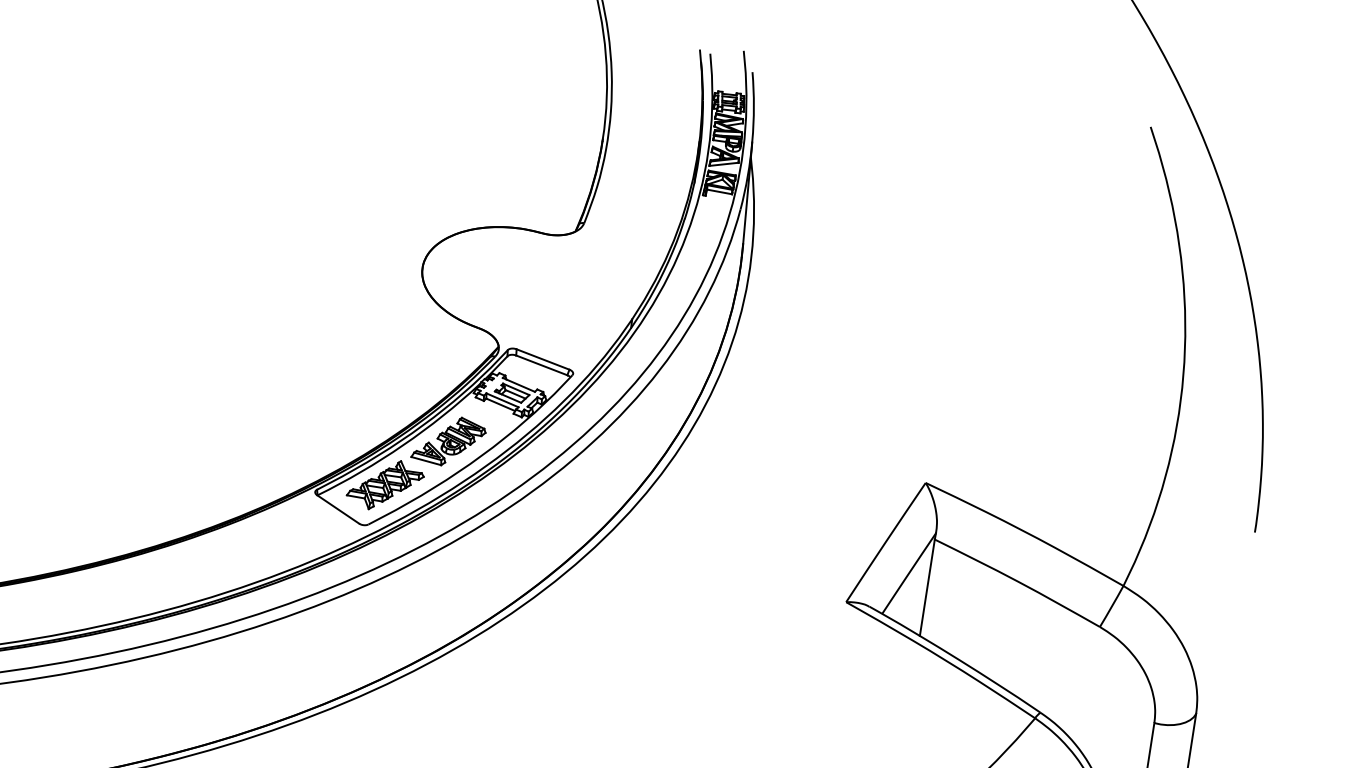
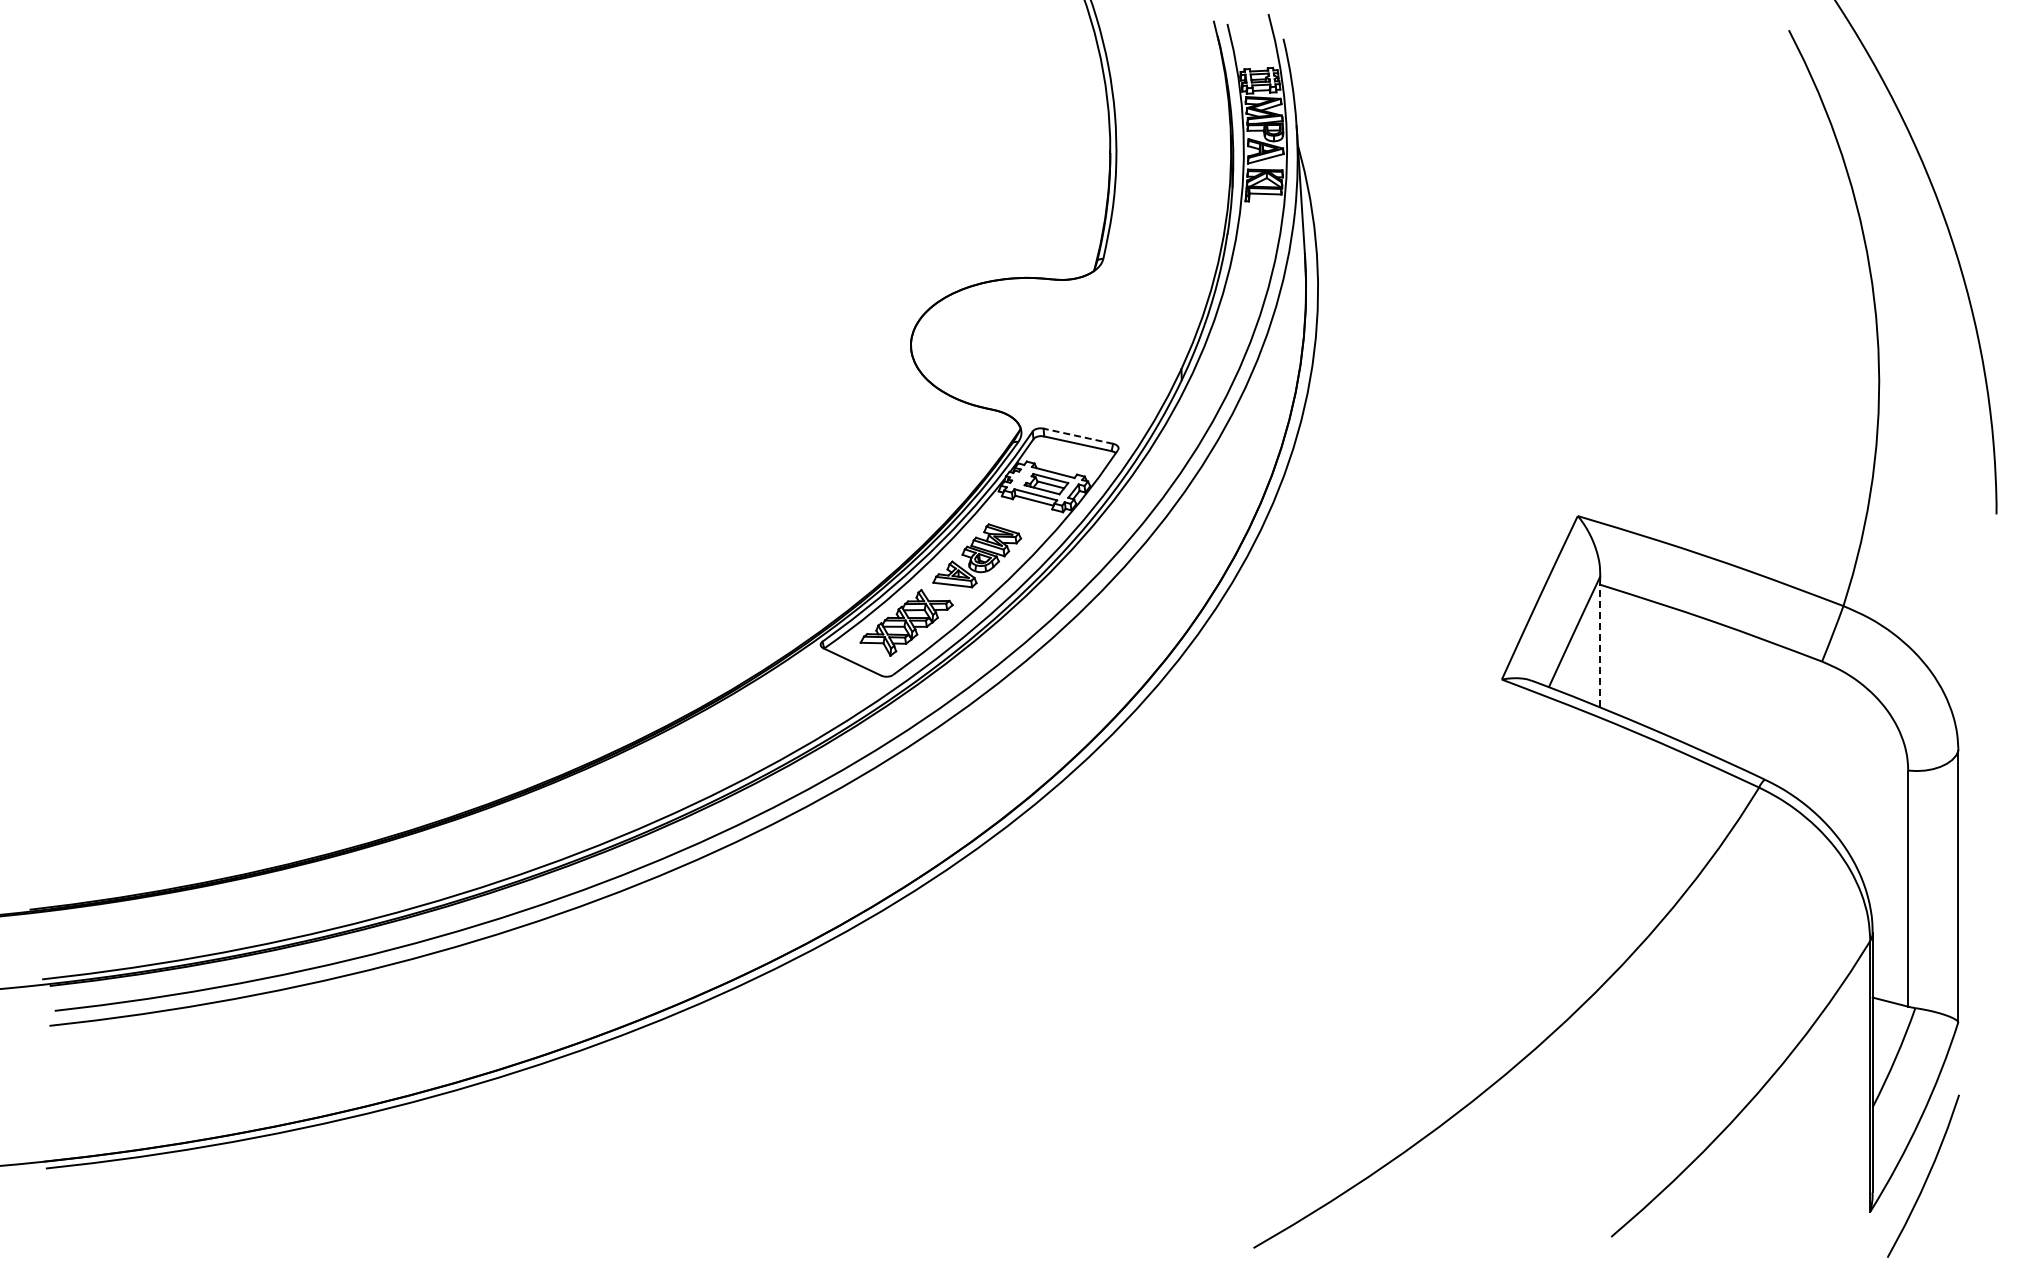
line: (543, 359) -> (1078, 436), solid -> dashed
line: (927, 587) -> (1599, 645), solid -> dashed

